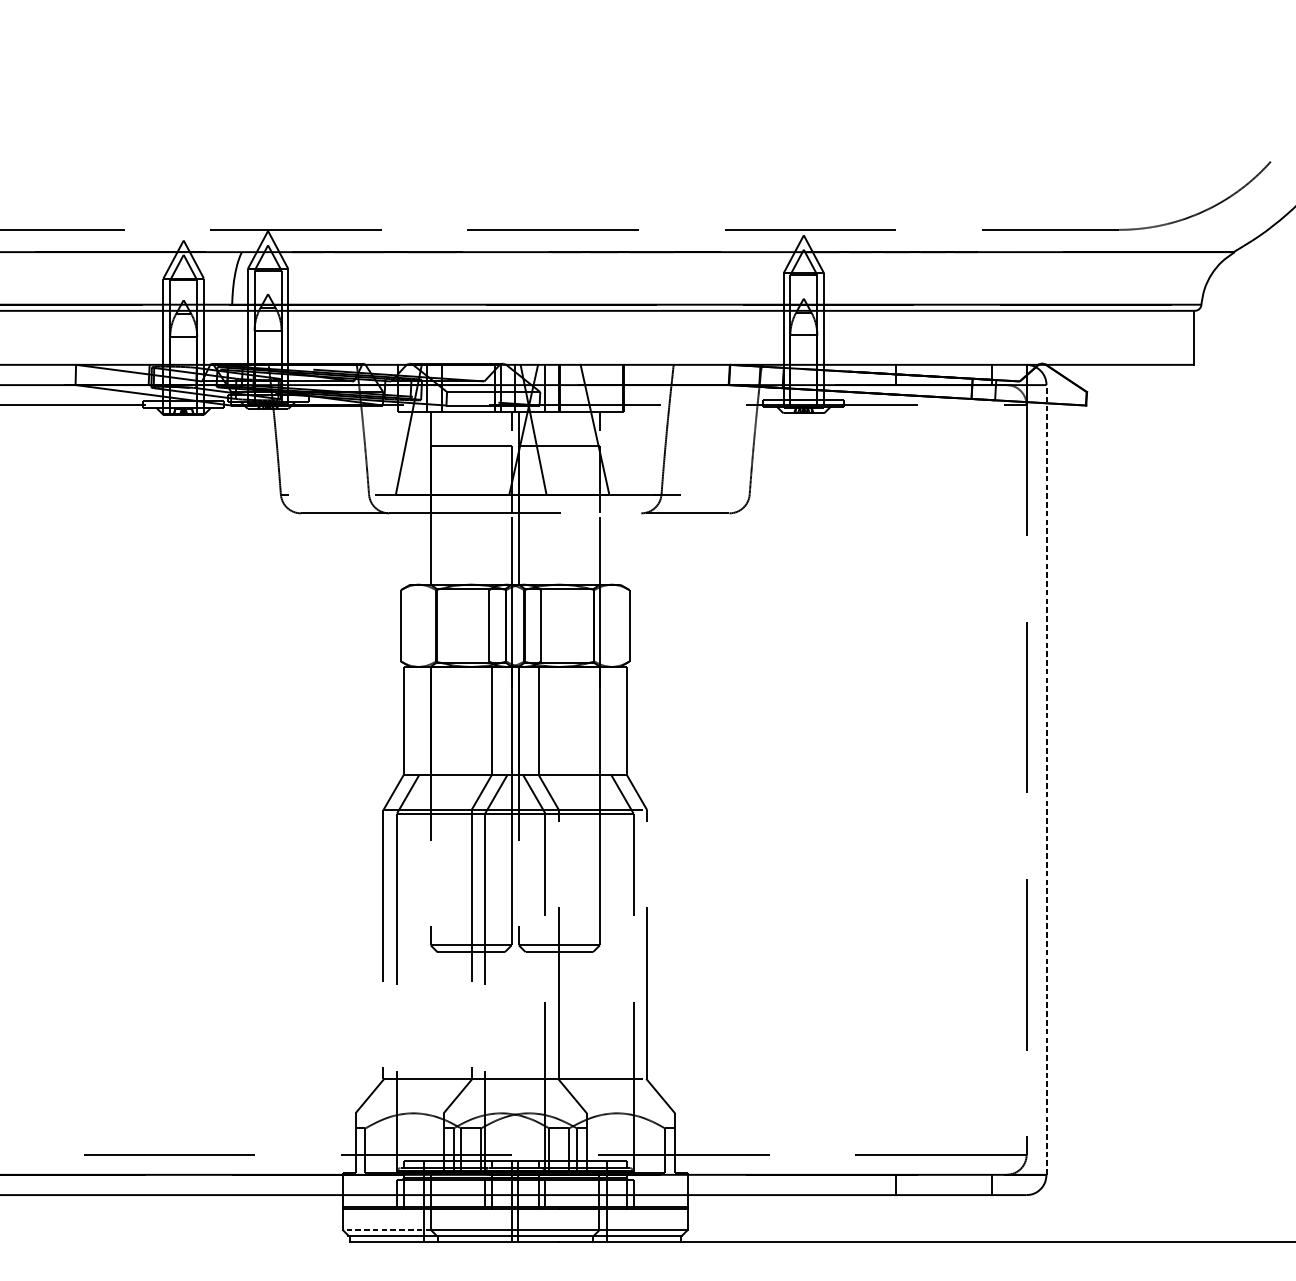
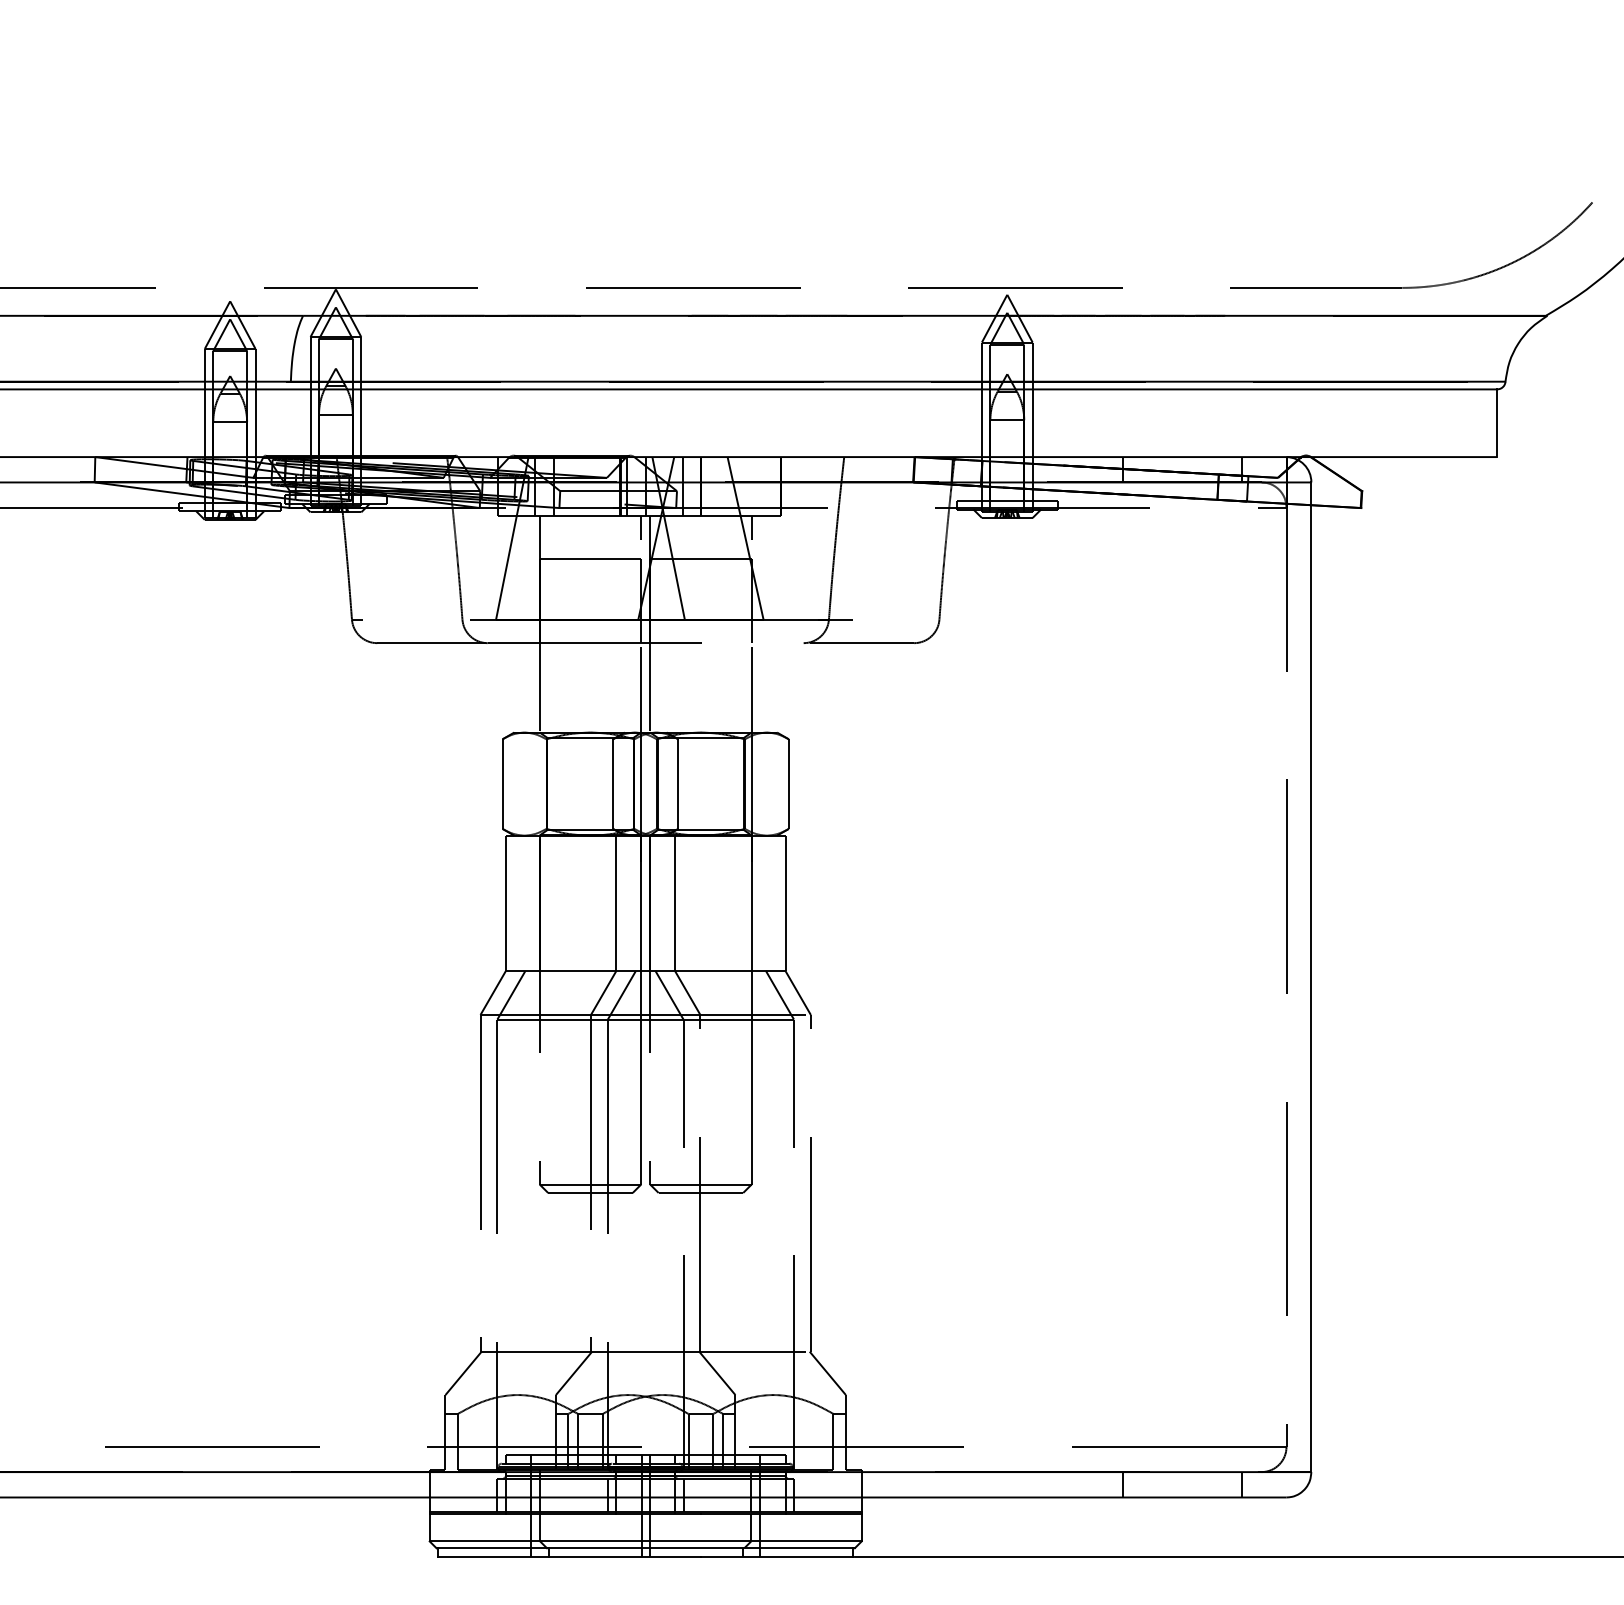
line: (1046, 780) -> (1311, 977), dashed -> solid
line: (386, 1230) -> (484, 1541), dashed -> solid

